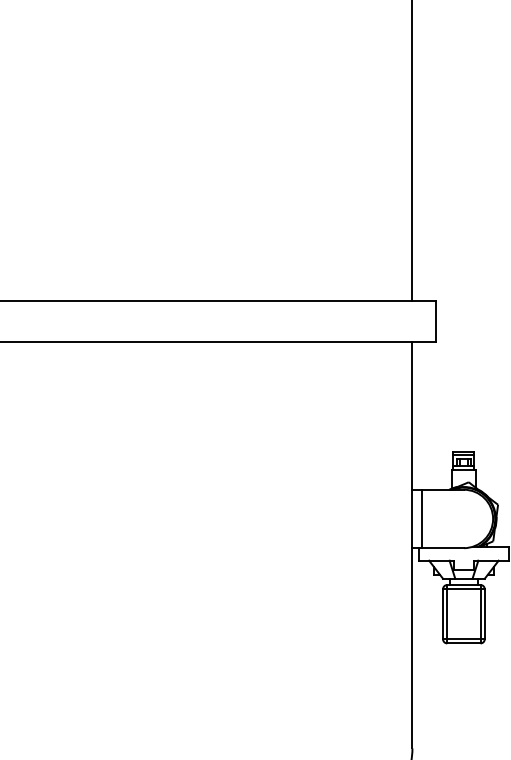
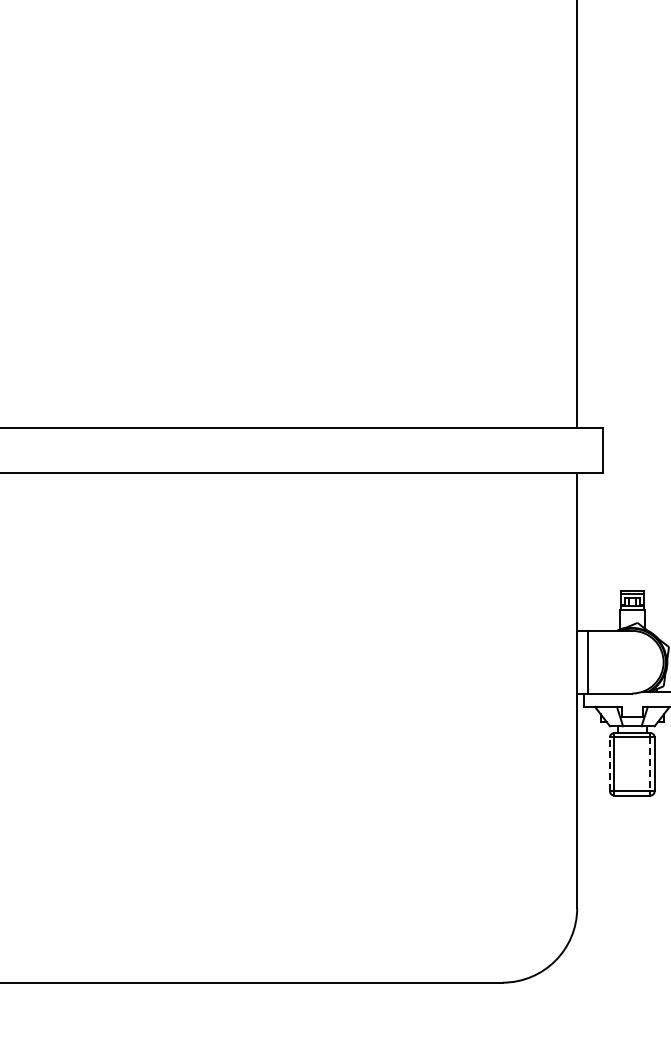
line: (442, 614) -> (609, 764), solid -> dashed
line: (480, 614) -> (650, 764), solid -> dashed

